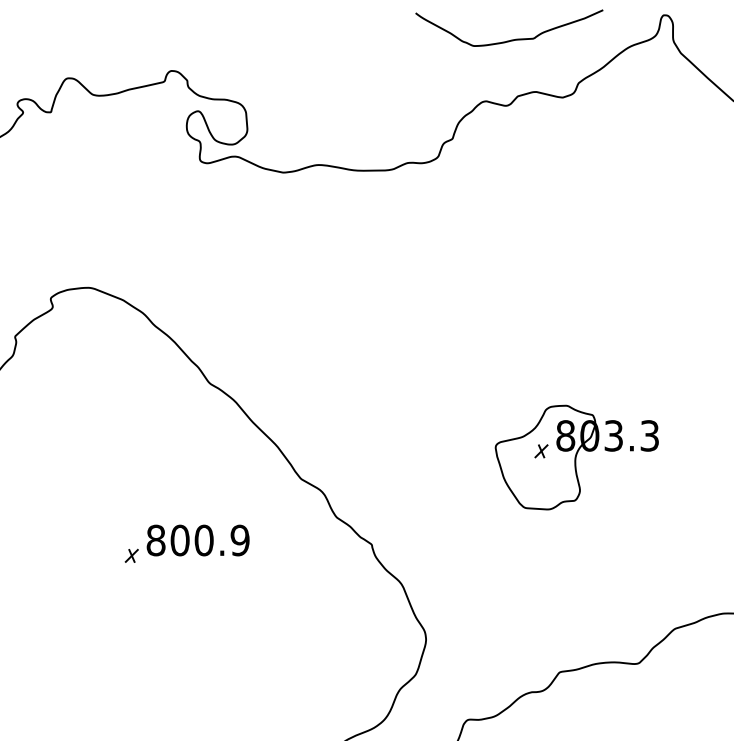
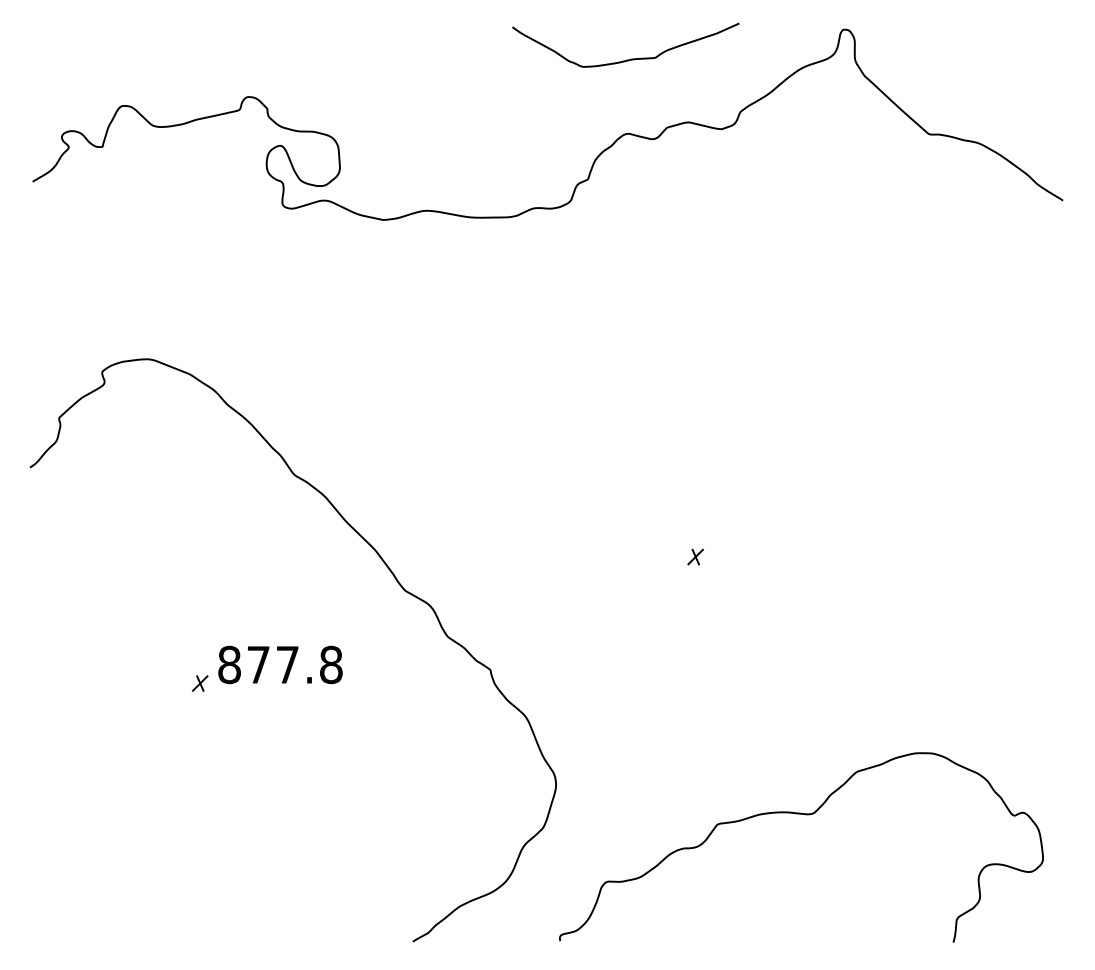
curve: (509, 39) -> (626, 59), moved
part: (576, 457) -> (738, 564), removed
text: (209, 540) -> (294, 664), 800.9 -> 877.8

